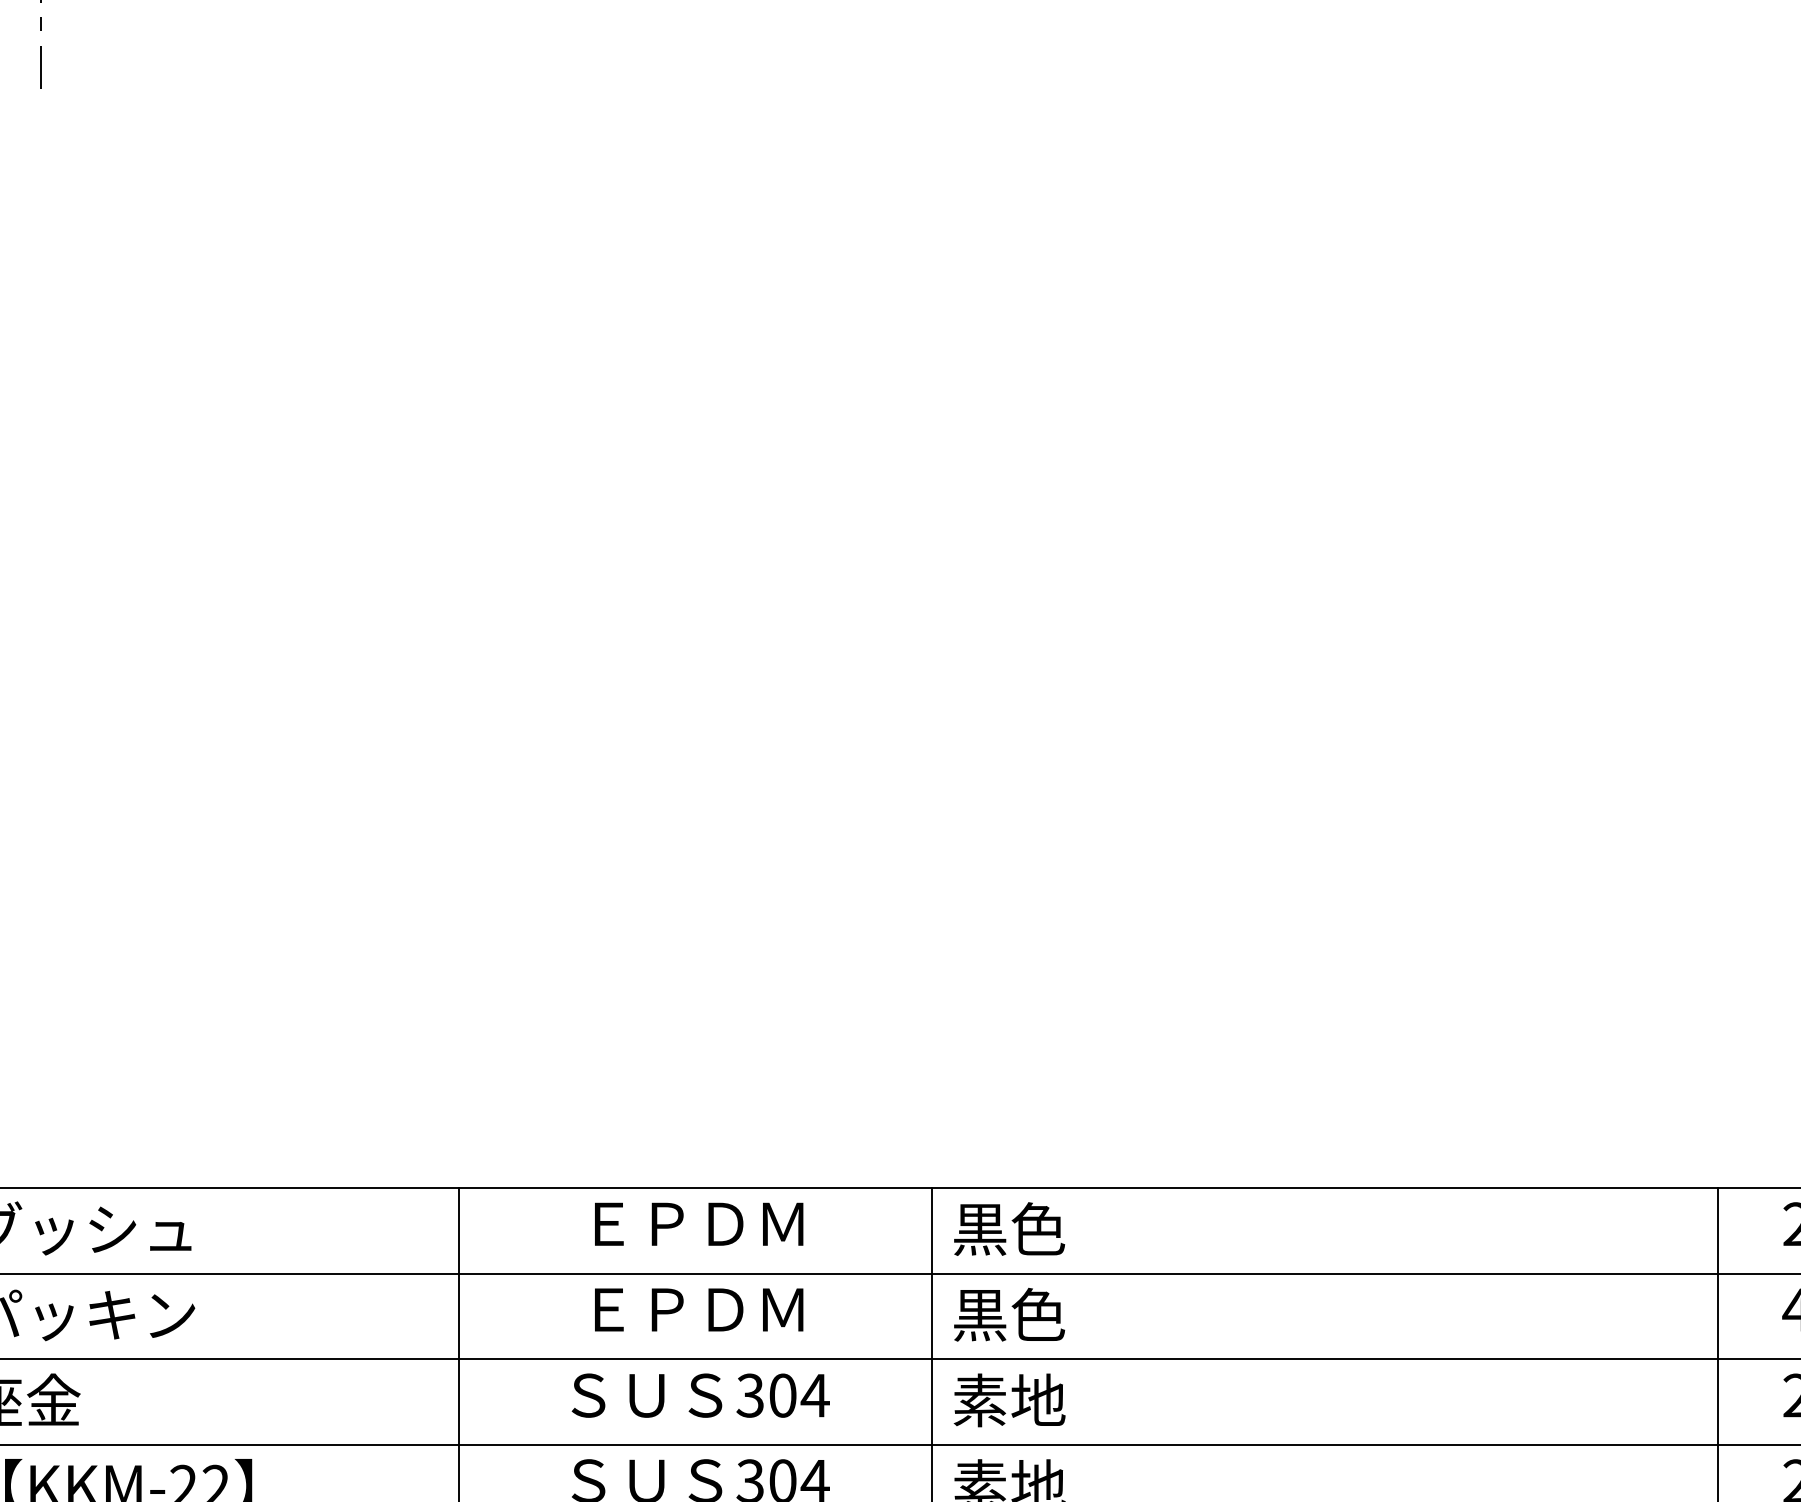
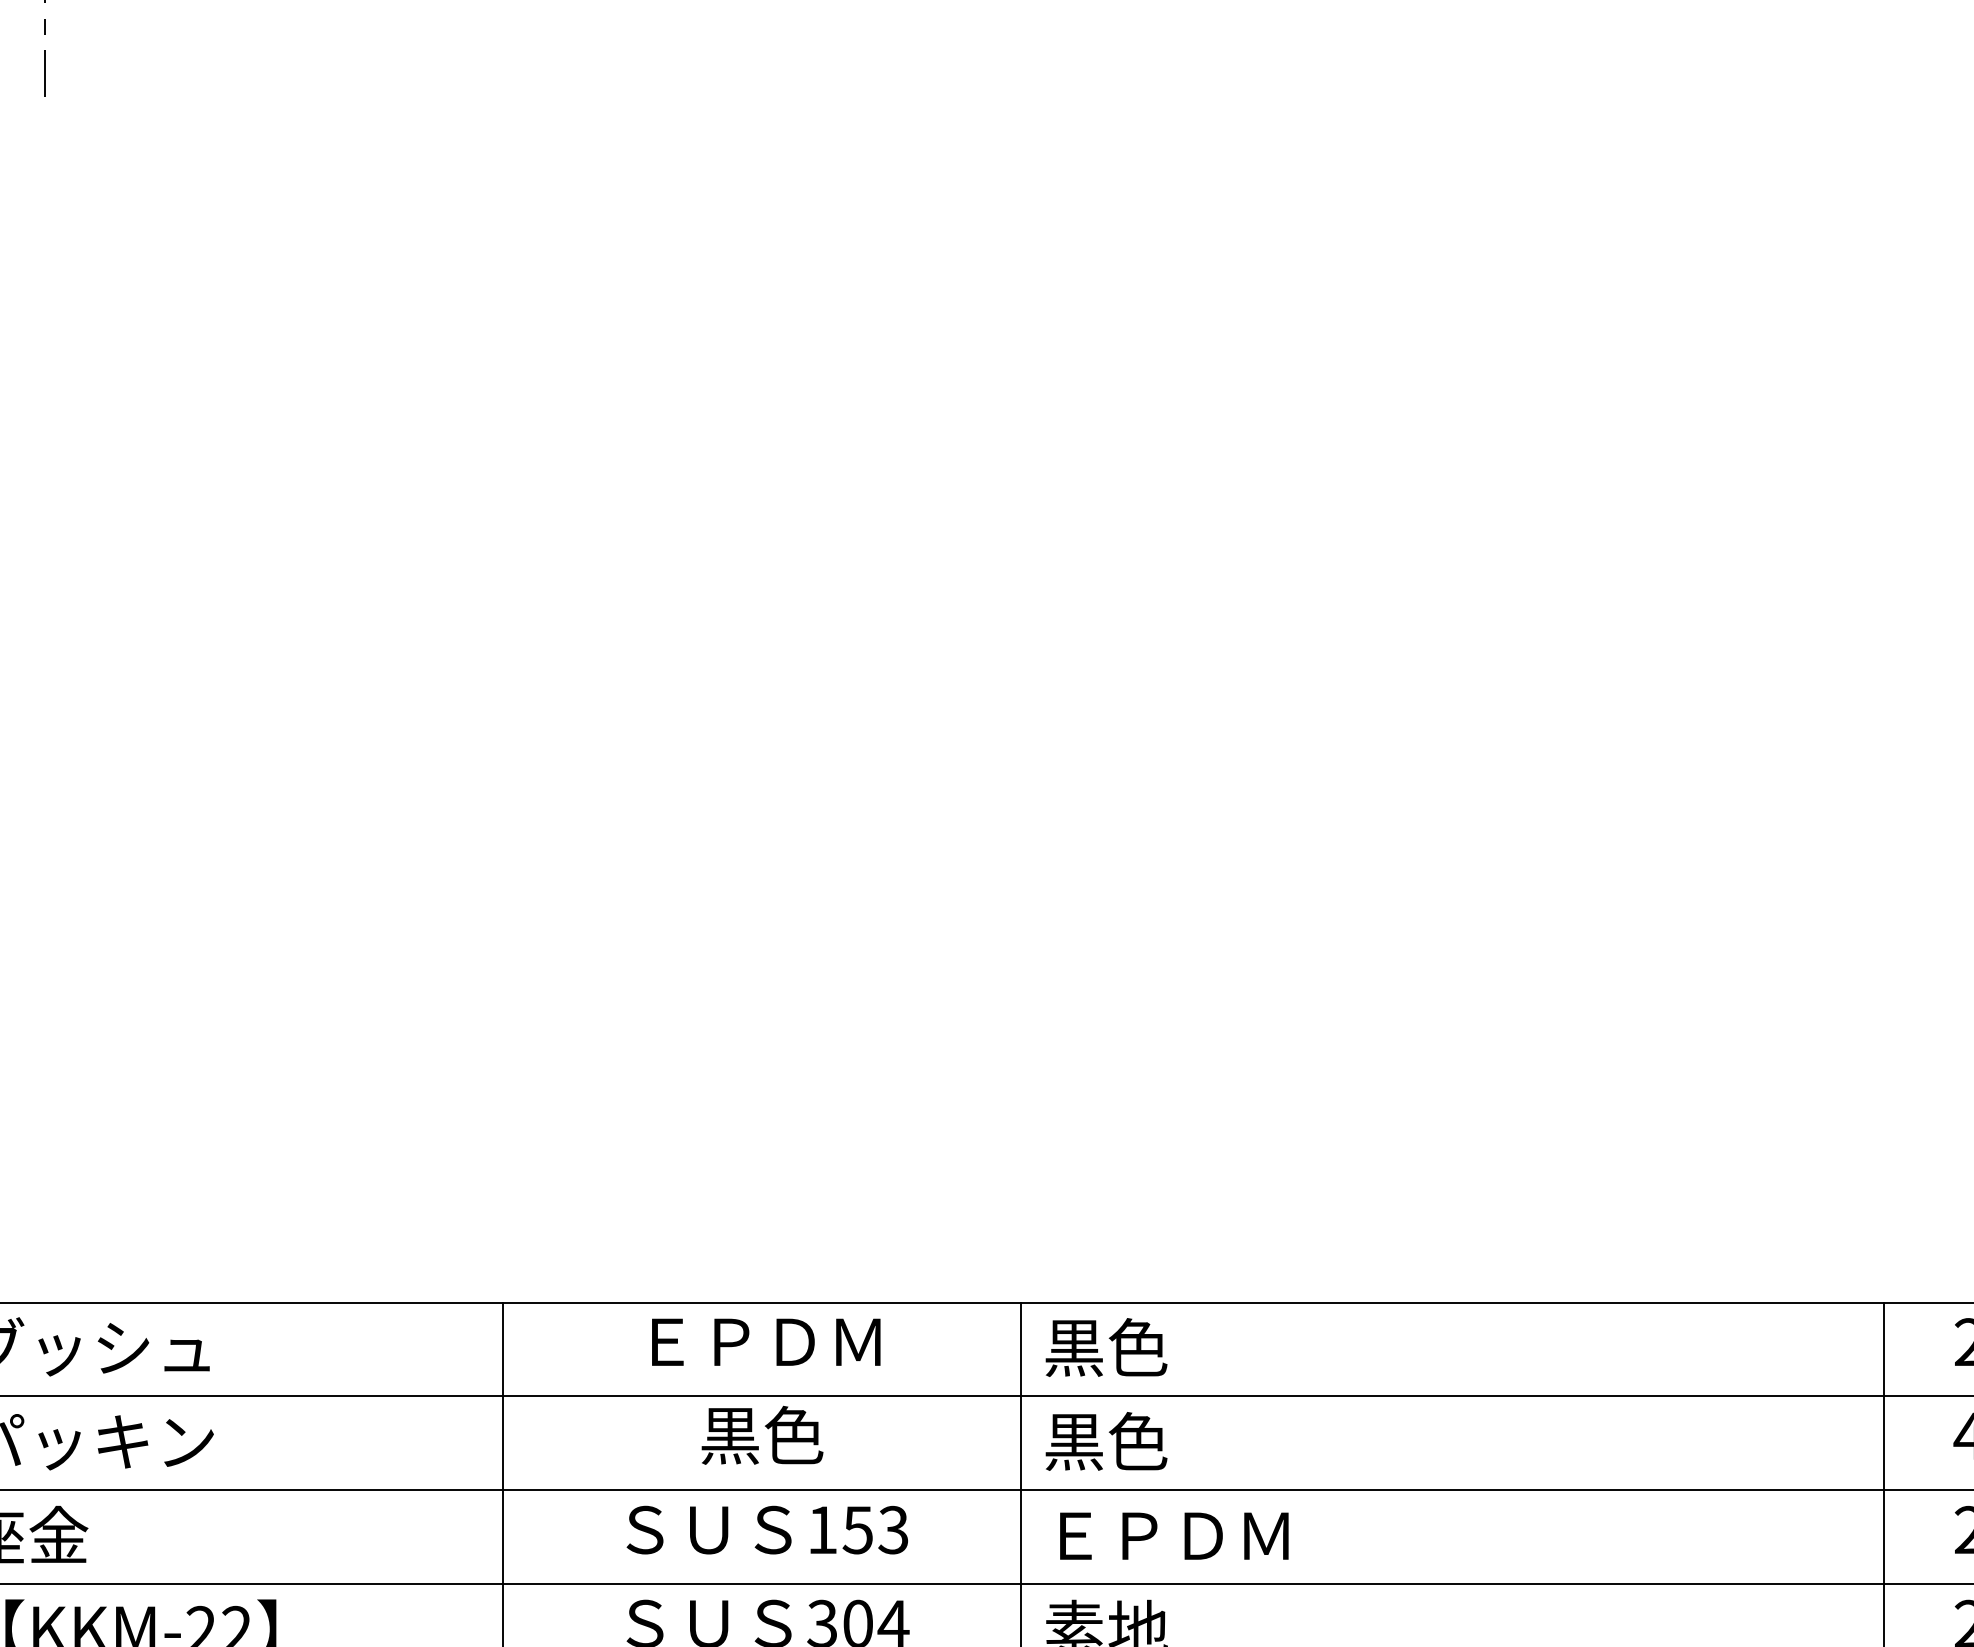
text: (699, 1308) -> (766, 1434), ＥＰＤＭ -> 黒色
text: (783, 1395) -> (858, 1529), 304 -> 153
text: (1064, 1399) -> (1166, 1534), 素地 -> ＥＰＤＭ

